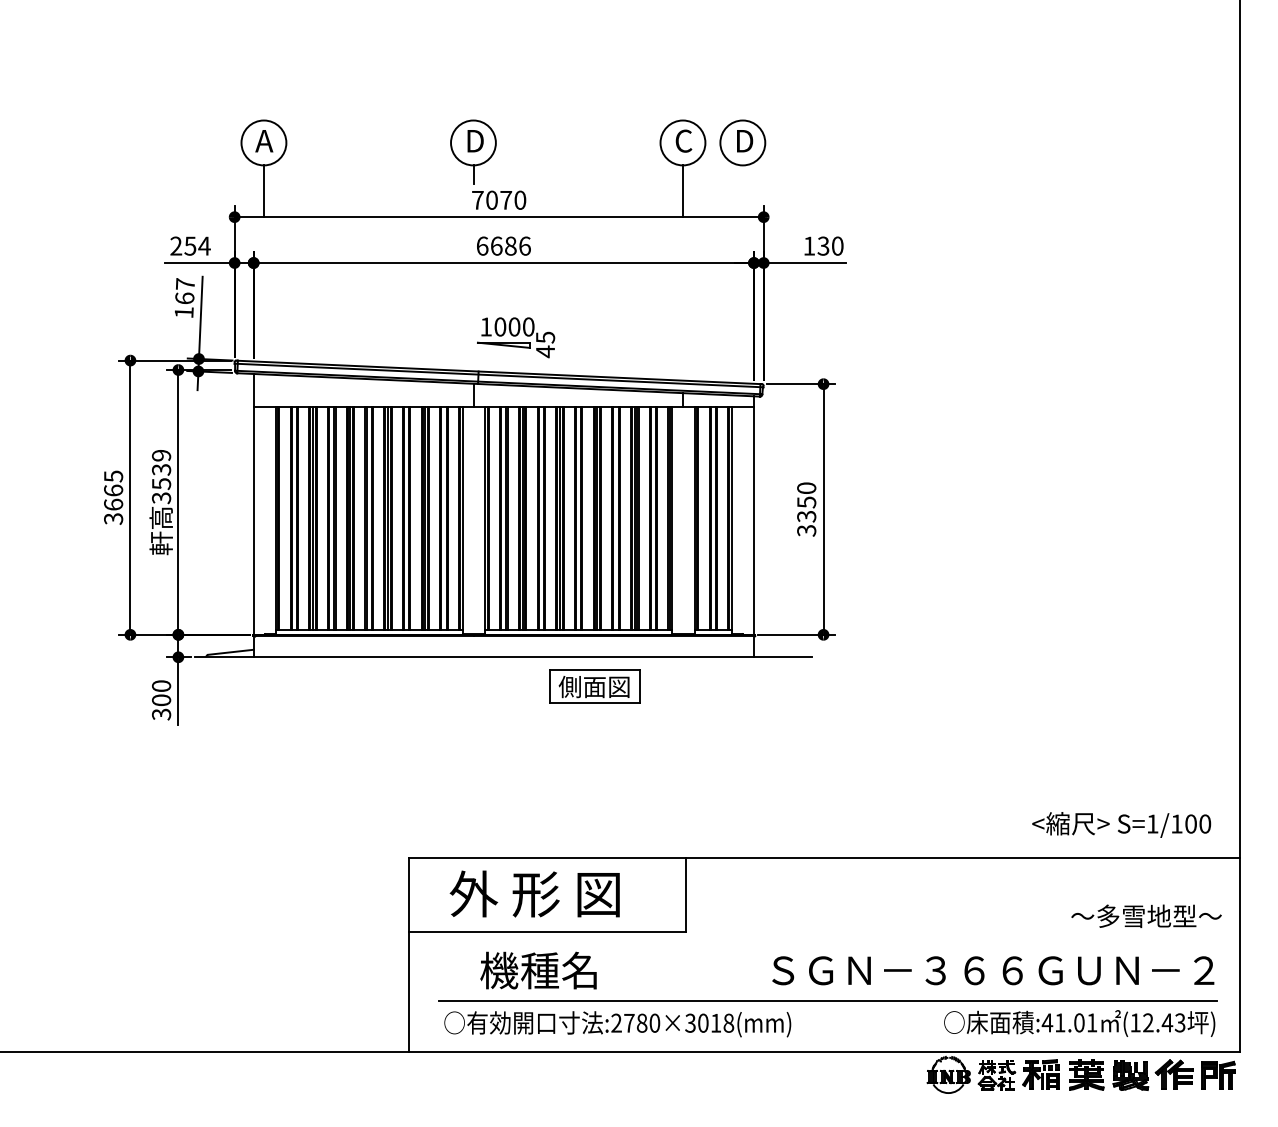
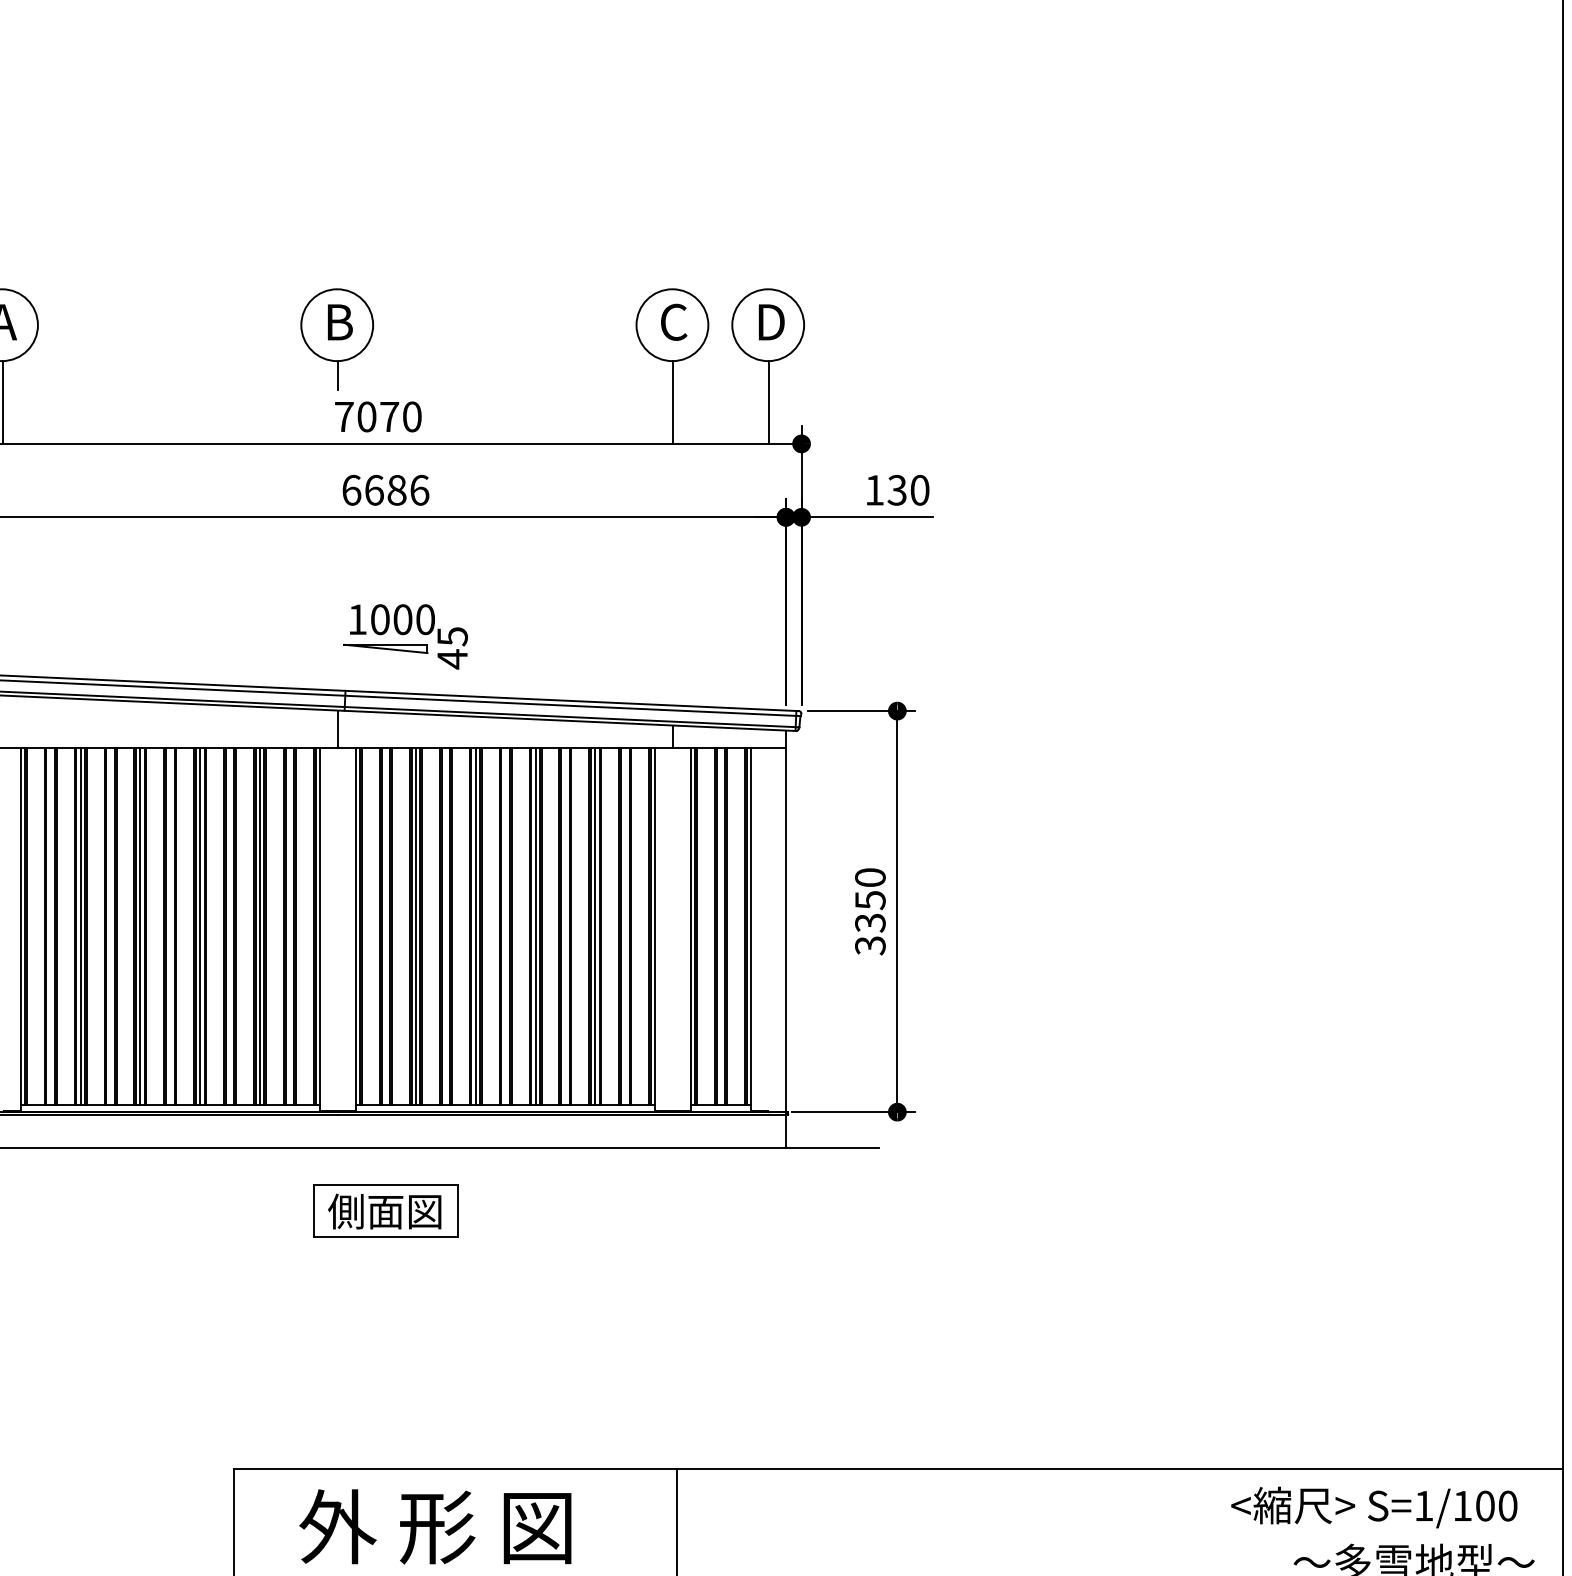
text: (476, 141) -> (342, 322), D -> B
line: (743, 191) -> (769, 402), added
part: (594, 686) -> (385, 1210), moved
text: (1121, 824) -> (1374, 1506), moved

